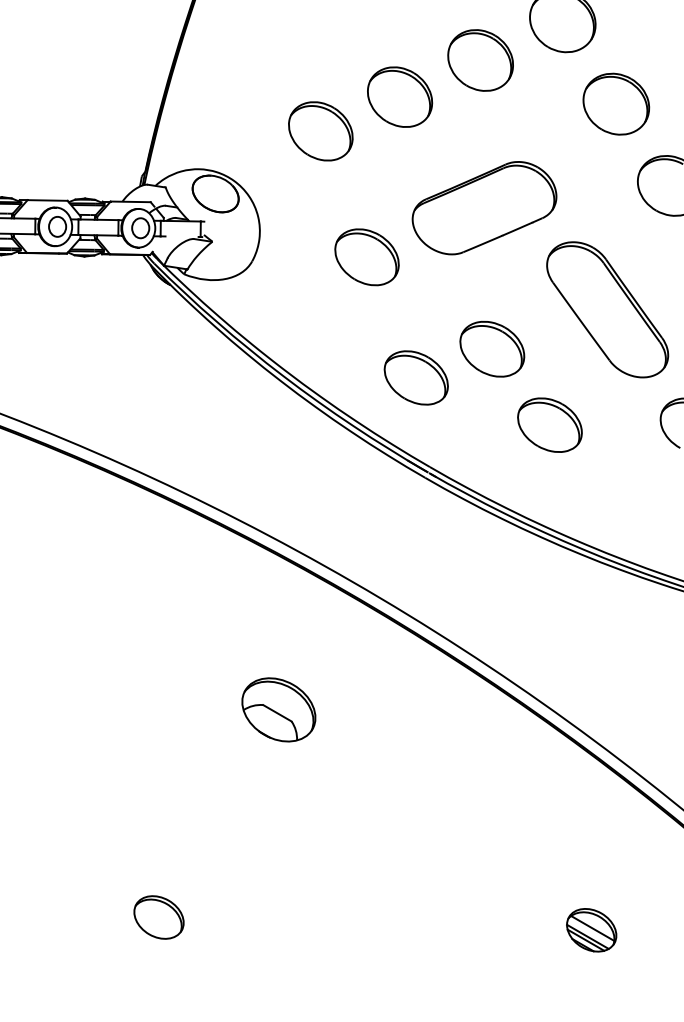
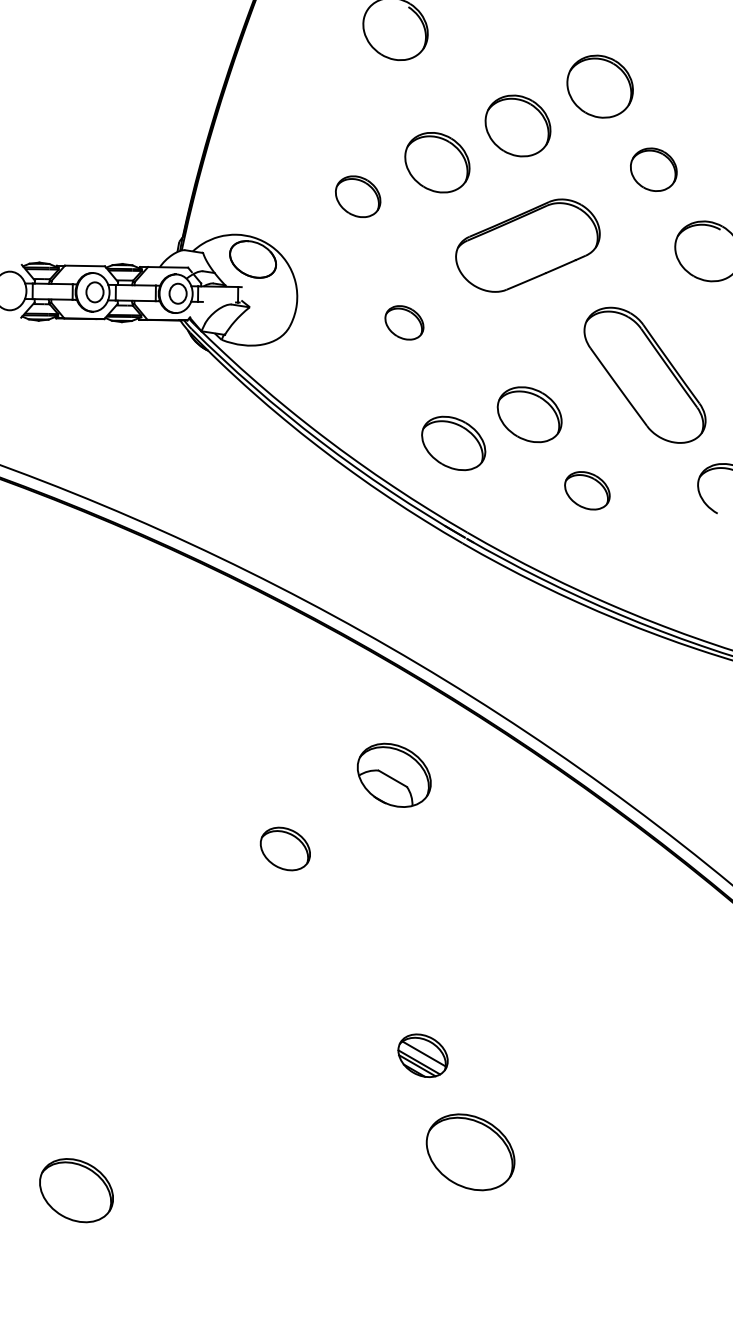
part: (616, 104) -> (653, 169), size x0.7
part: (320, 131) -> (357, 196), size x0.7
part: (484, 208) -> (527, 245), moved
part: (367, 257) -> (404, 322), size x0.6
part: (550, 425) -> (587, 490), size x0.7
part: (278, 709) -> (393, 774), moved
part: (158, 917) -> (284, 848), moved
part: (591, 930) -> (422, 1055), moved

